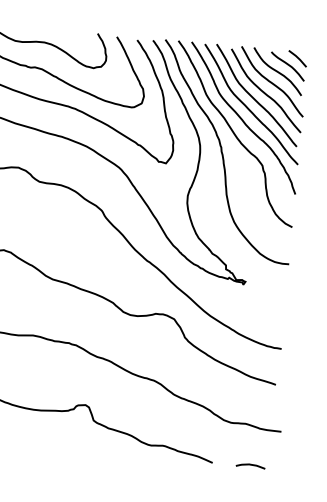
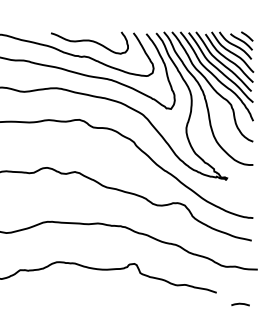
curve: (250, 465) -> (240, 304), moved

